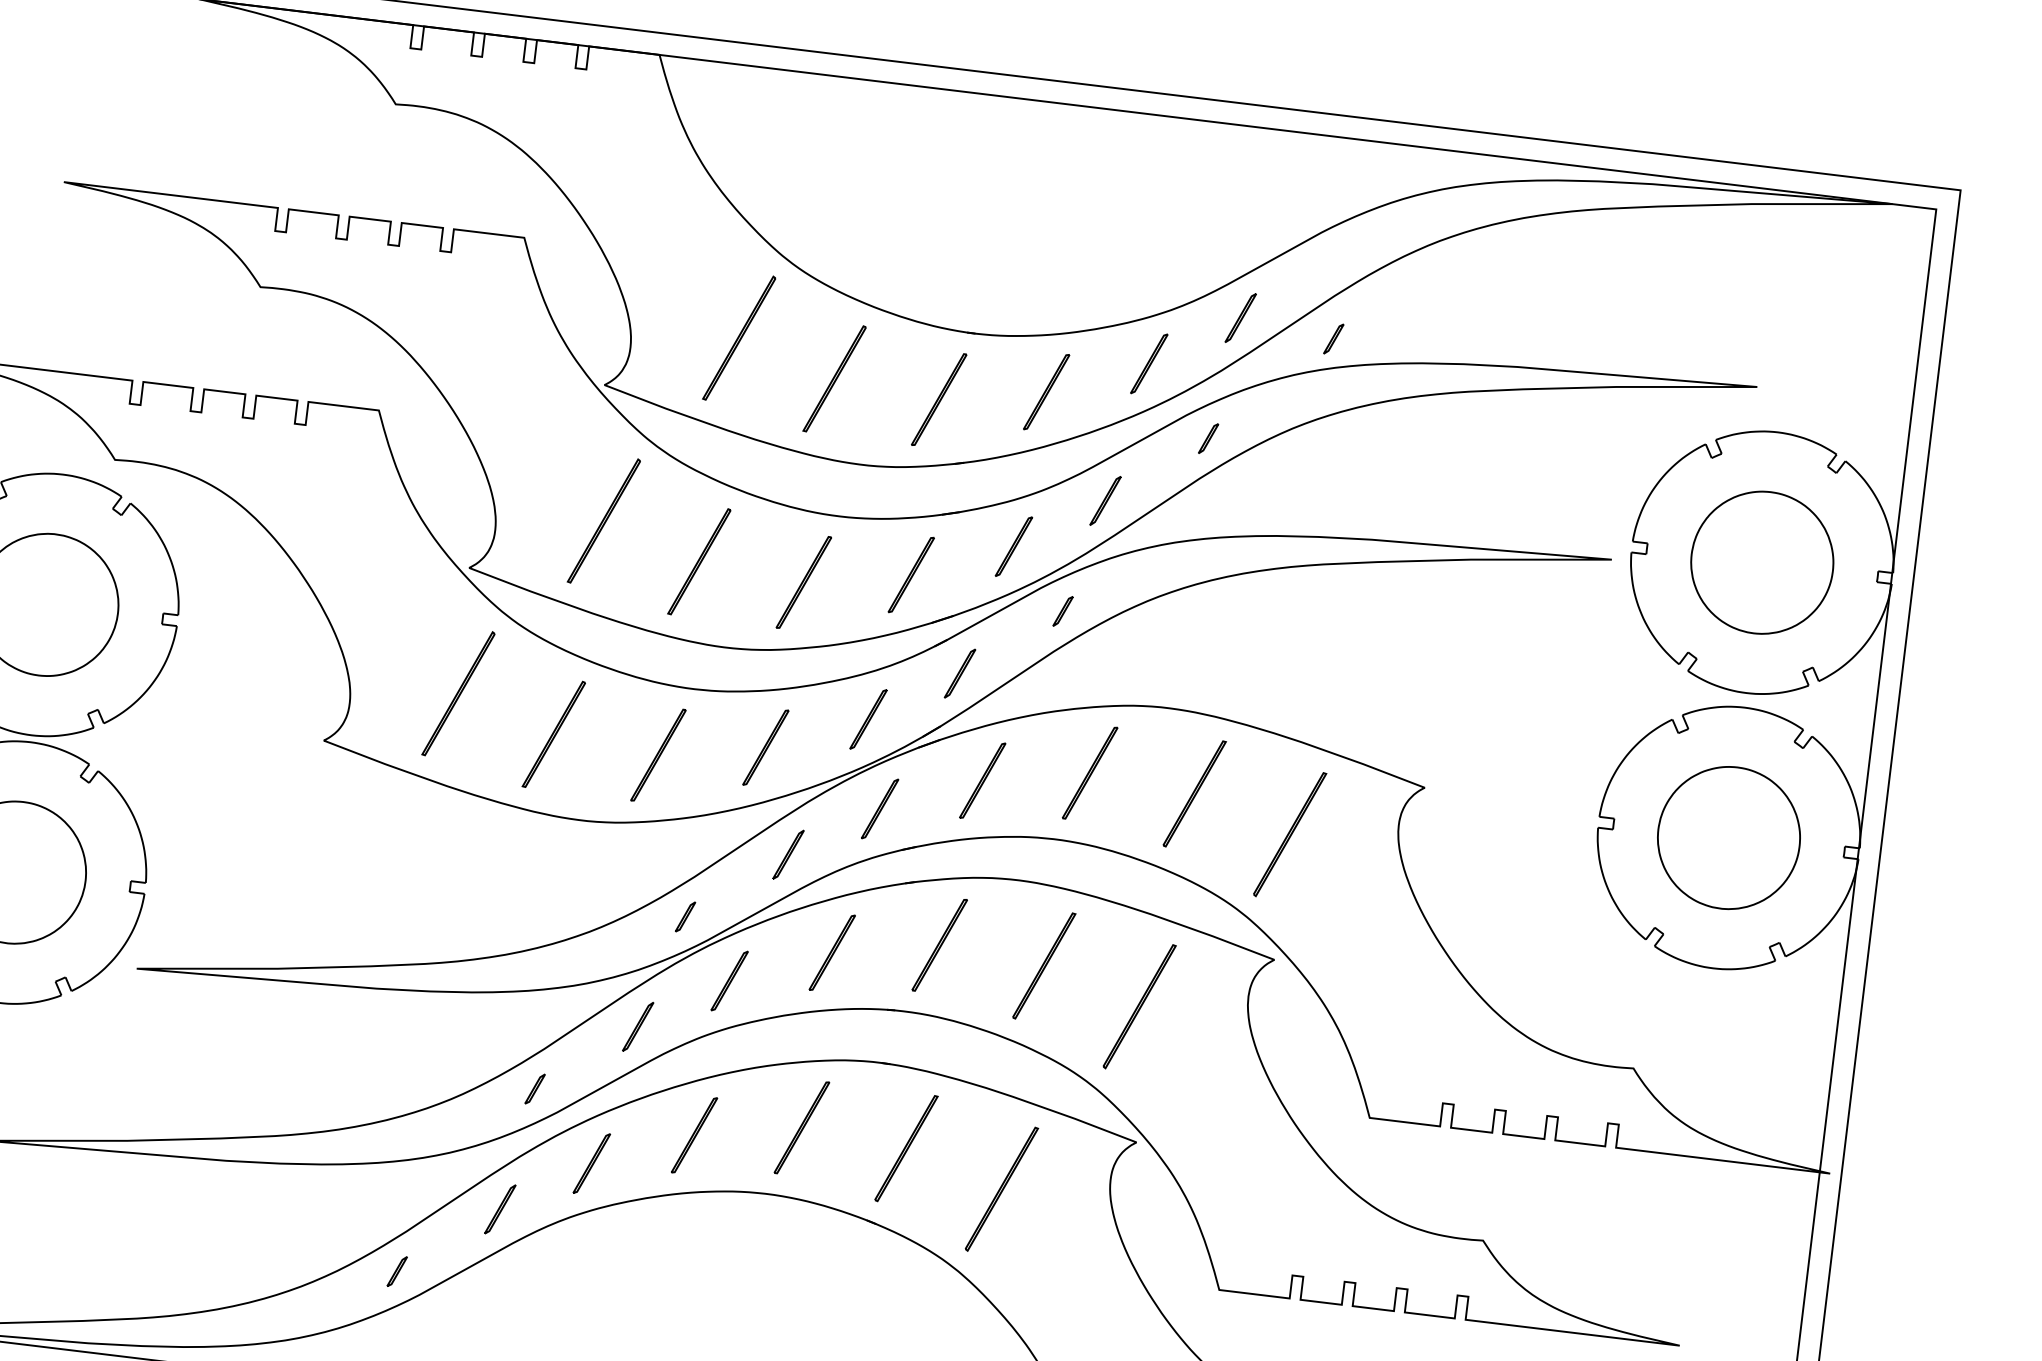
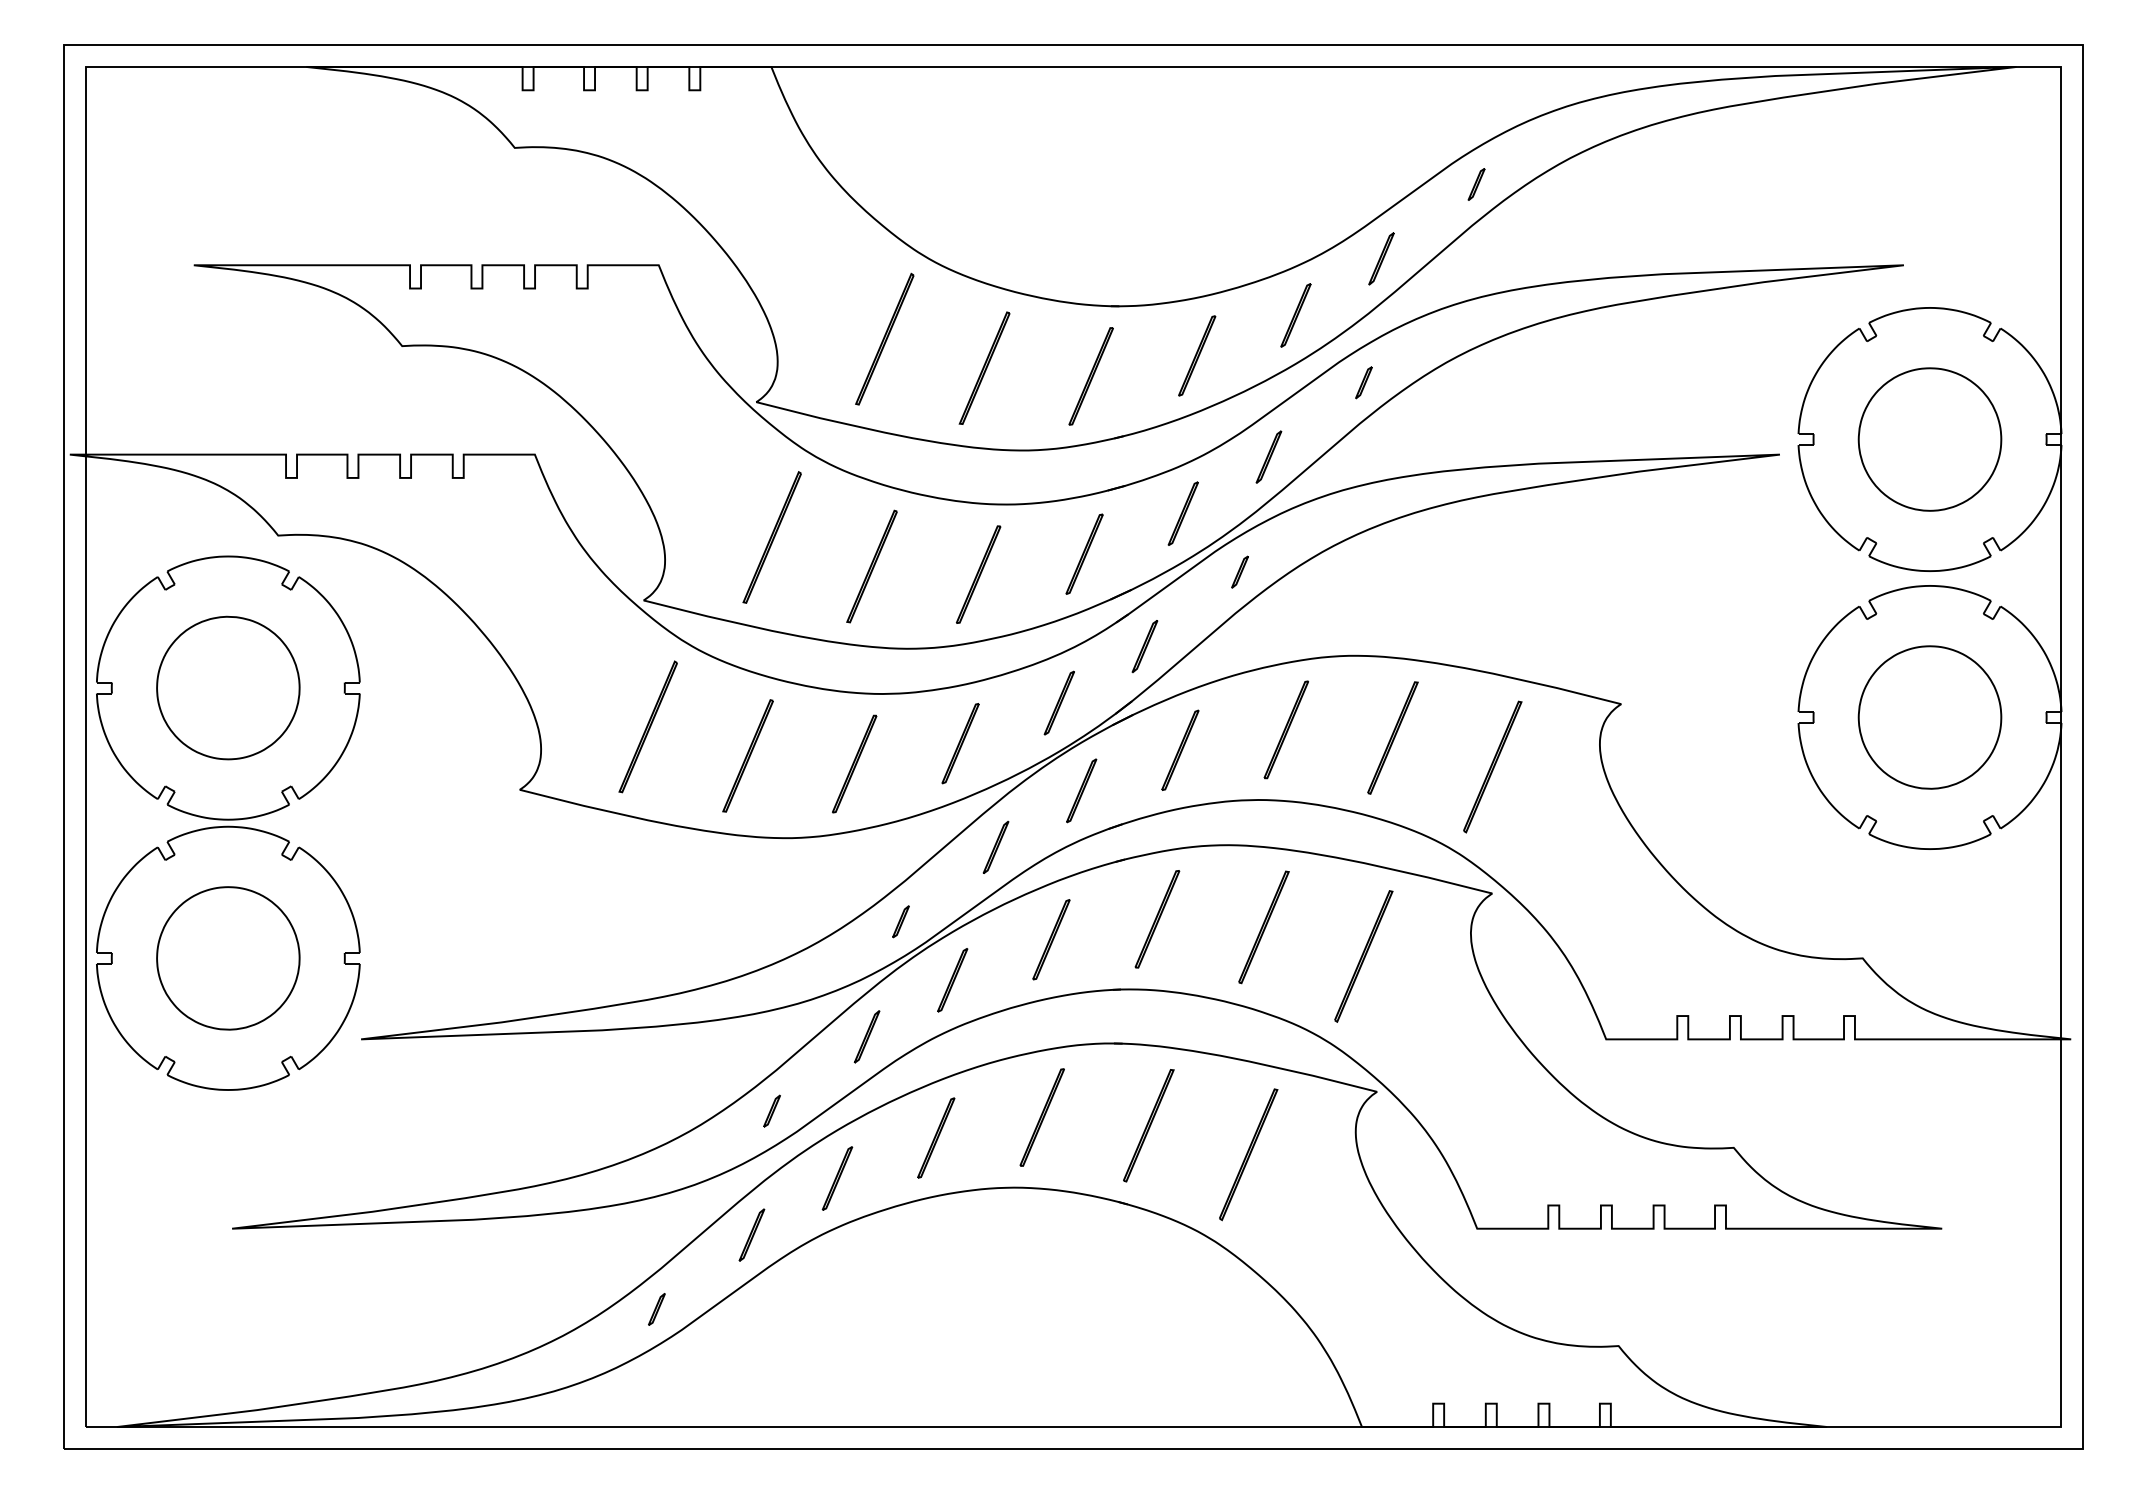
part: (1333, 339) -> (1476, 184), moved

